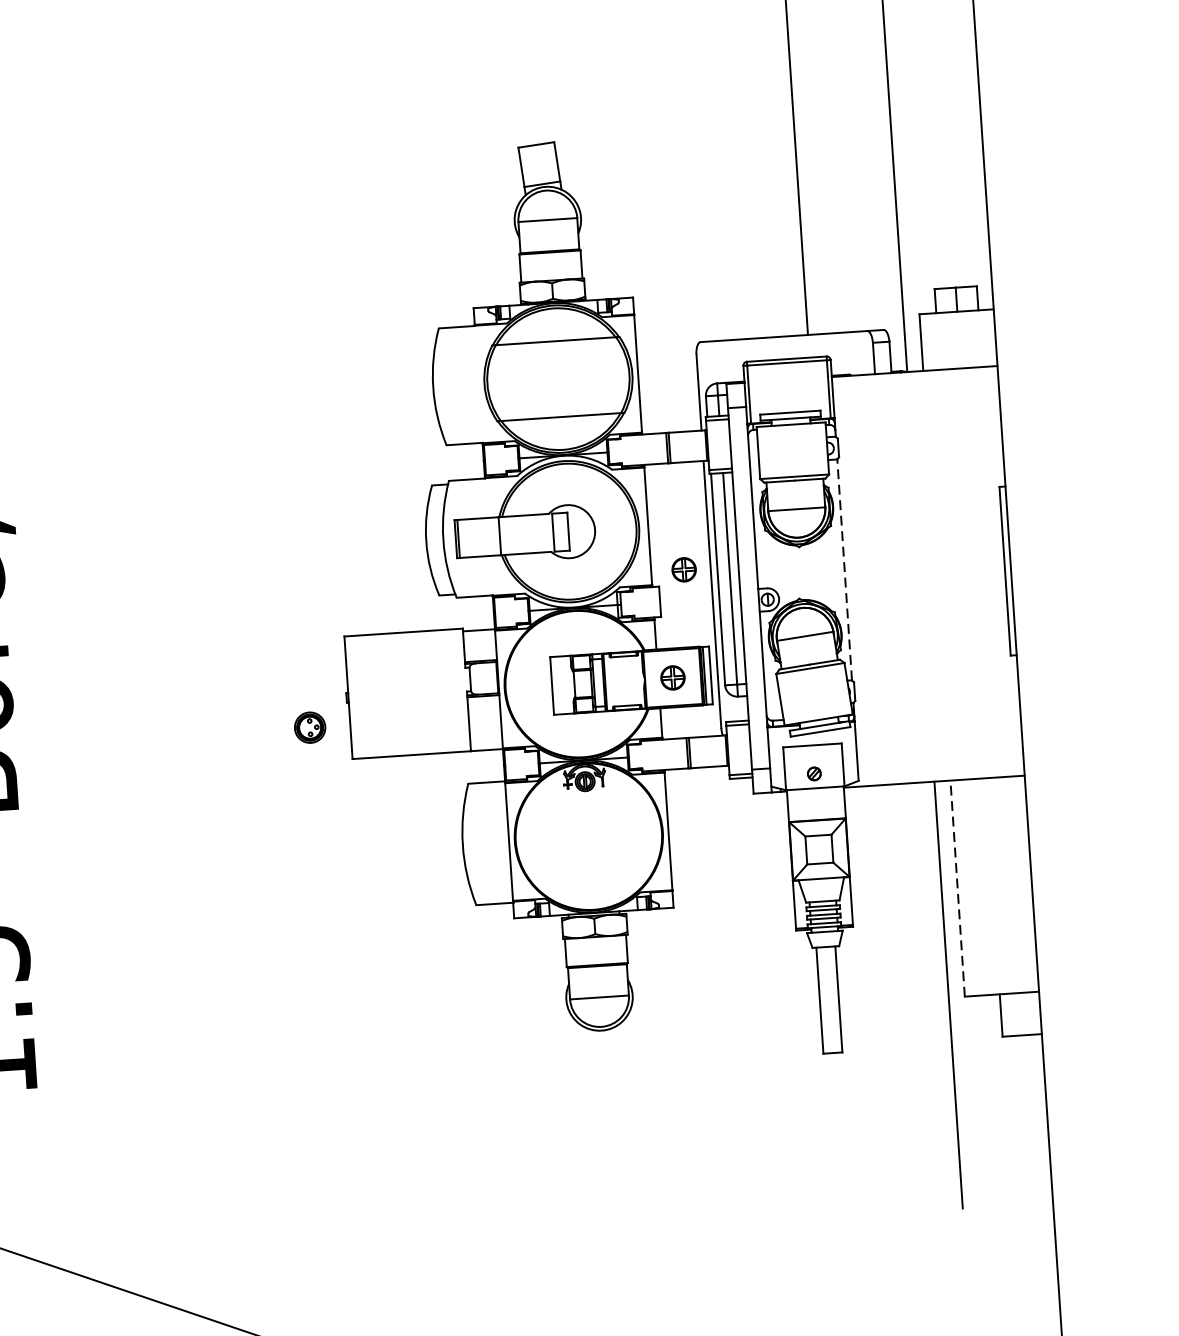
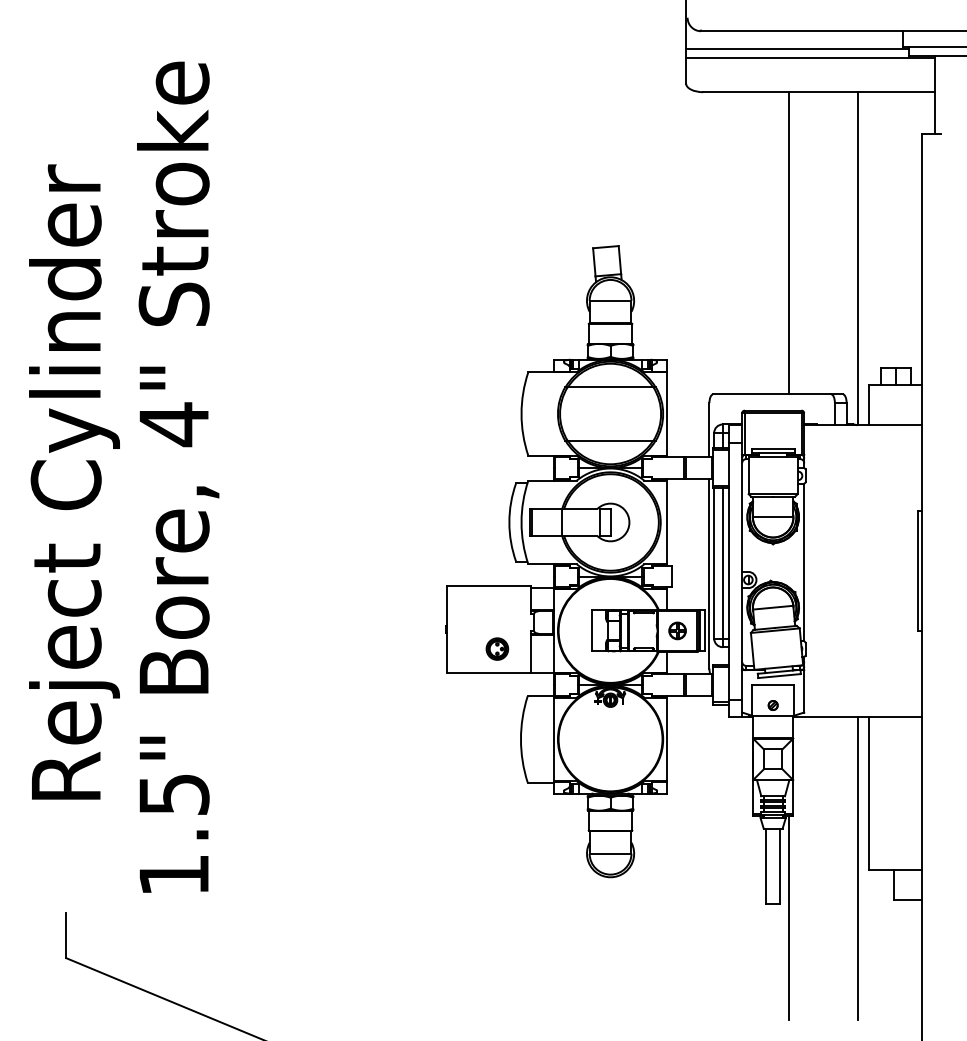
part: (683, 569) -> (690, 554), removed
line: (845, 569) -> (804, 562), dashed -> solid
part: (310, 726) -> (497, 648), moved
line: (958, 888) -> (869, 793), dashed -> solid
line: (857, 1070) -> (789, 917), added

